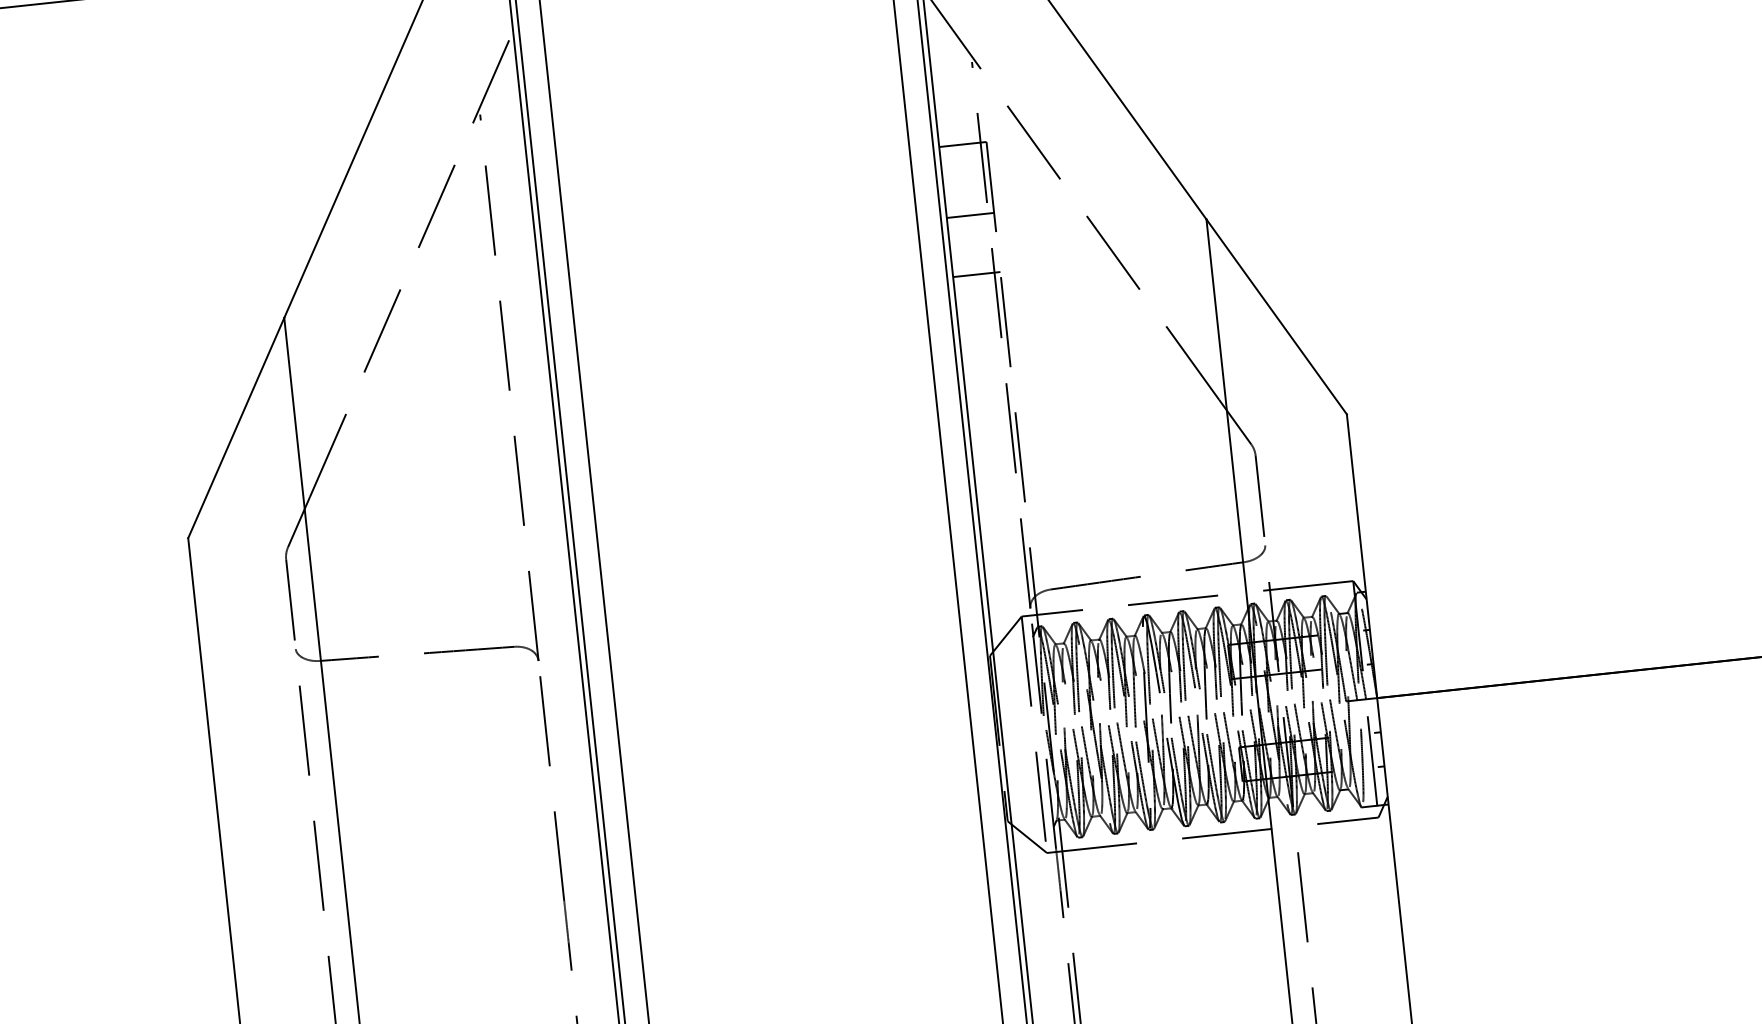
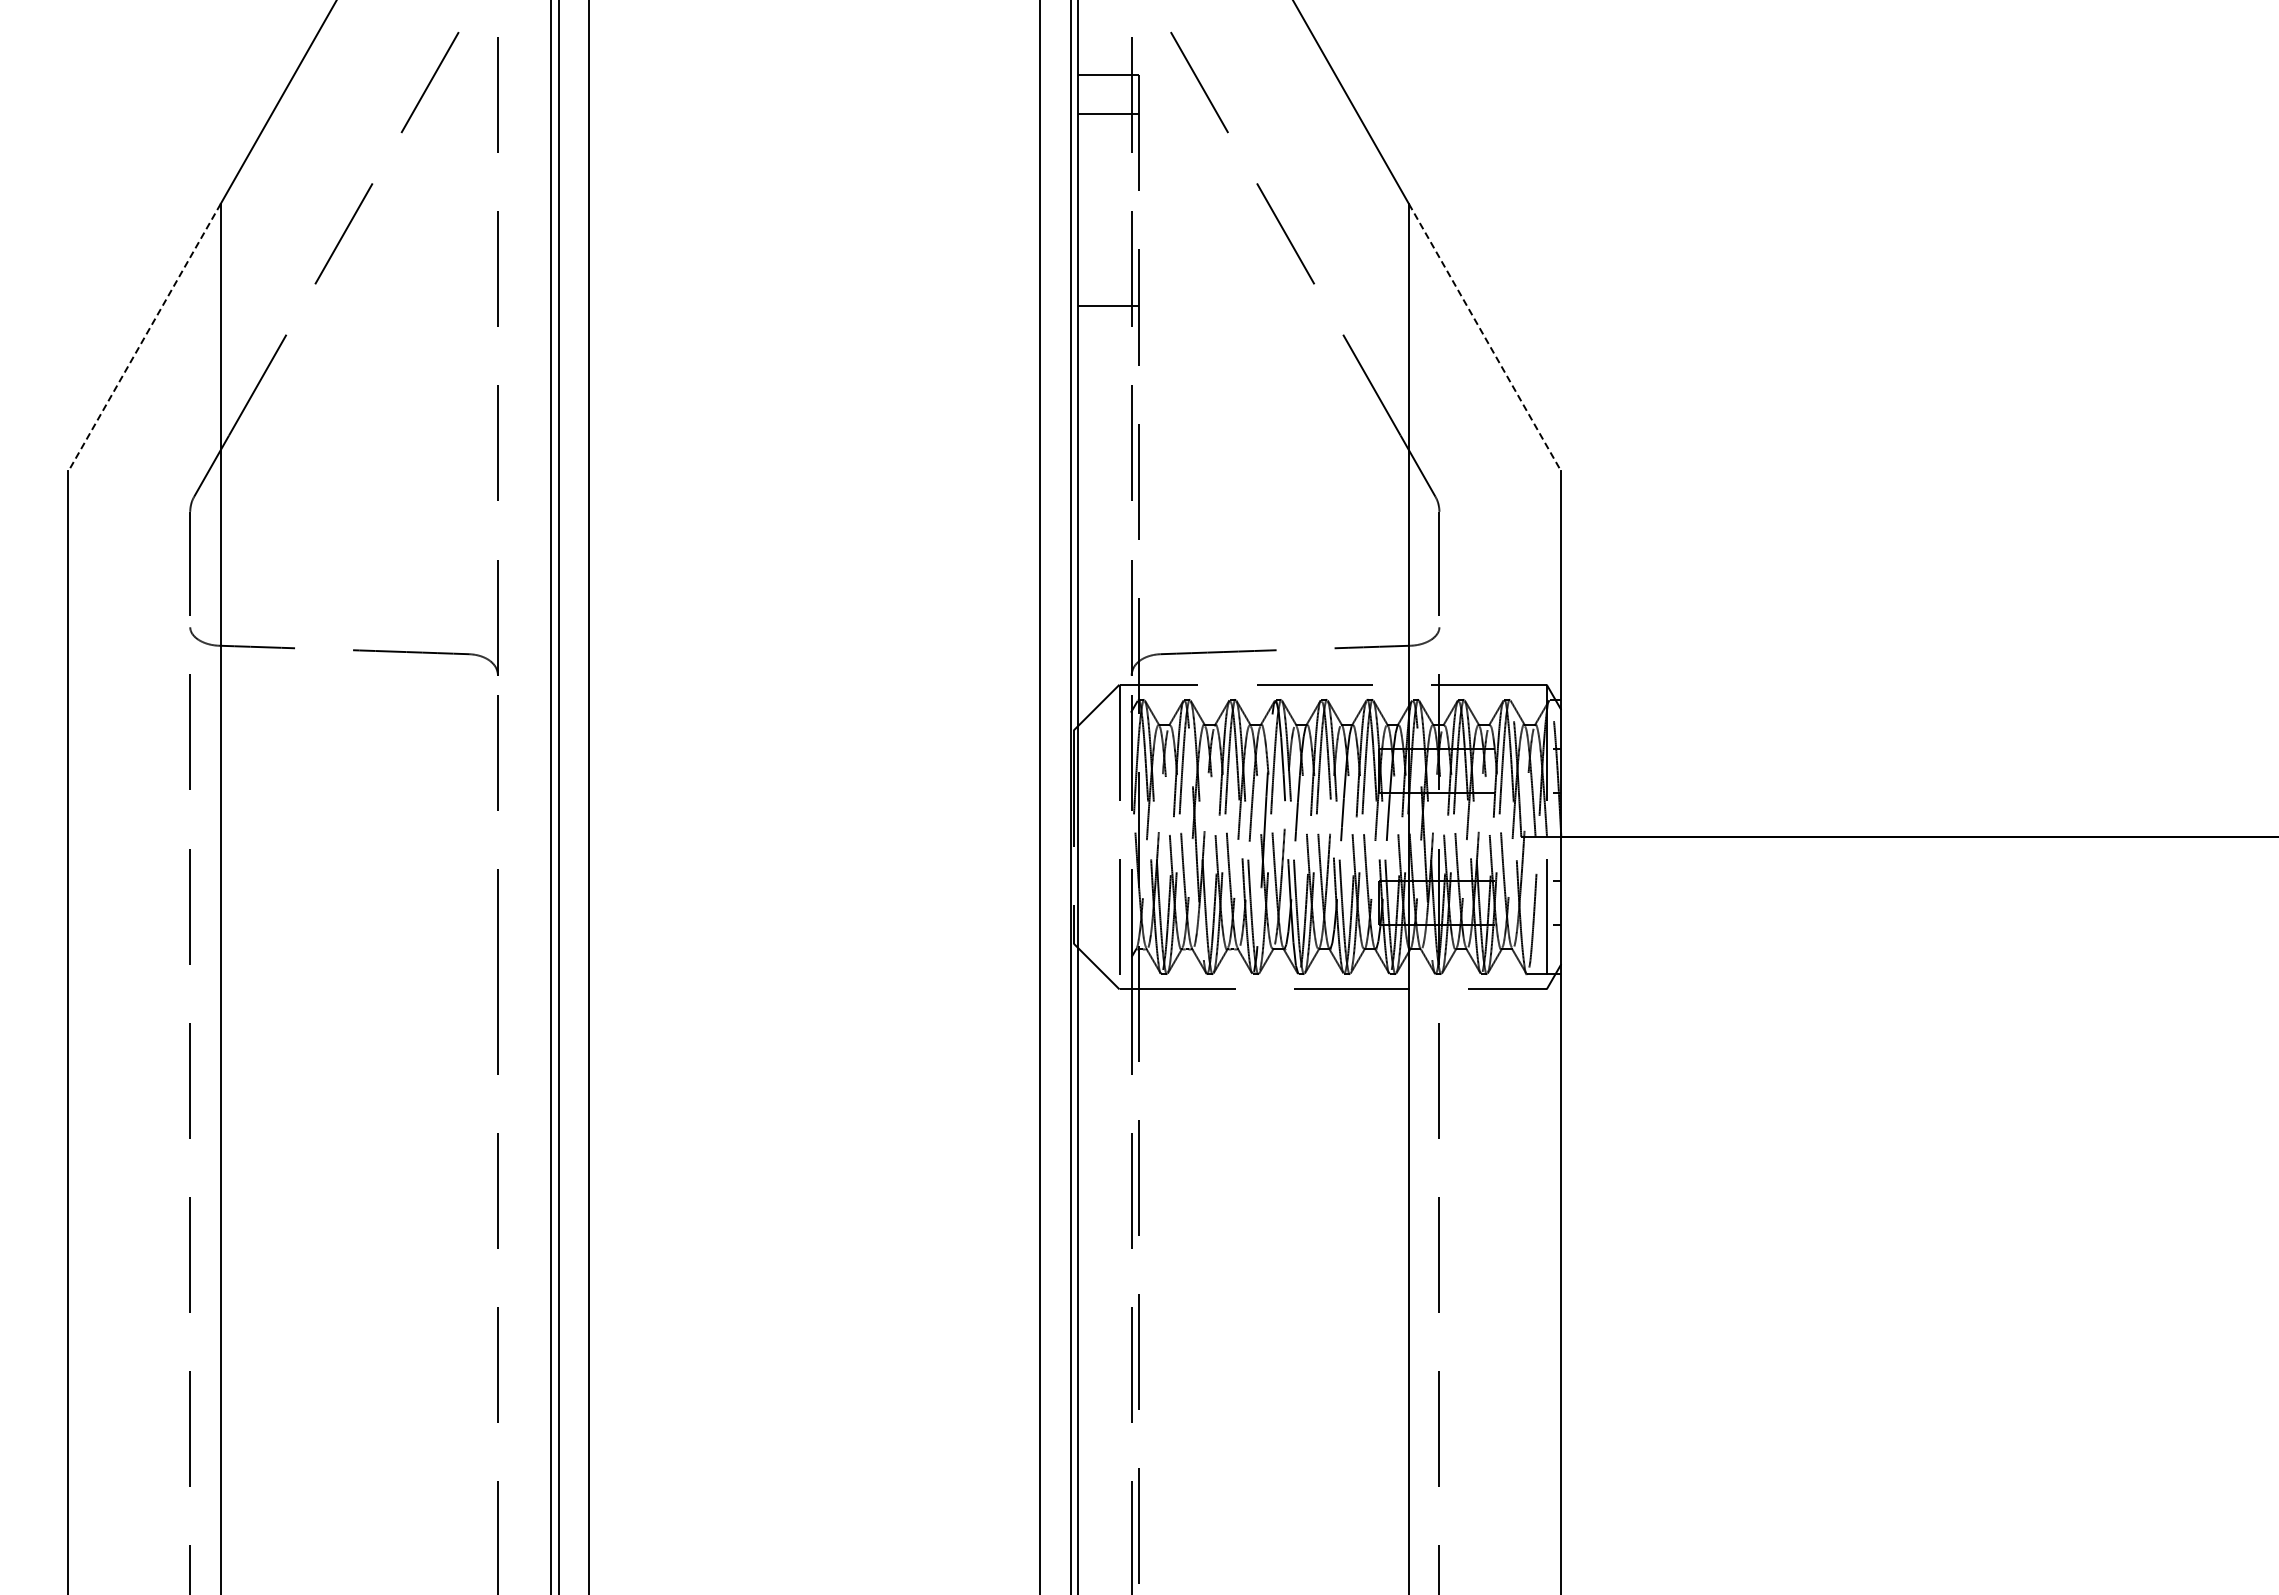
line: (970, 215) -> (1108, 113), moved
line: (976, 274) -> (1108, 305), moved
line: (1276, 316) -> (1485, 337), solid -> dashed
line: (236, 427) -> (144, 337), solid -> dashed

